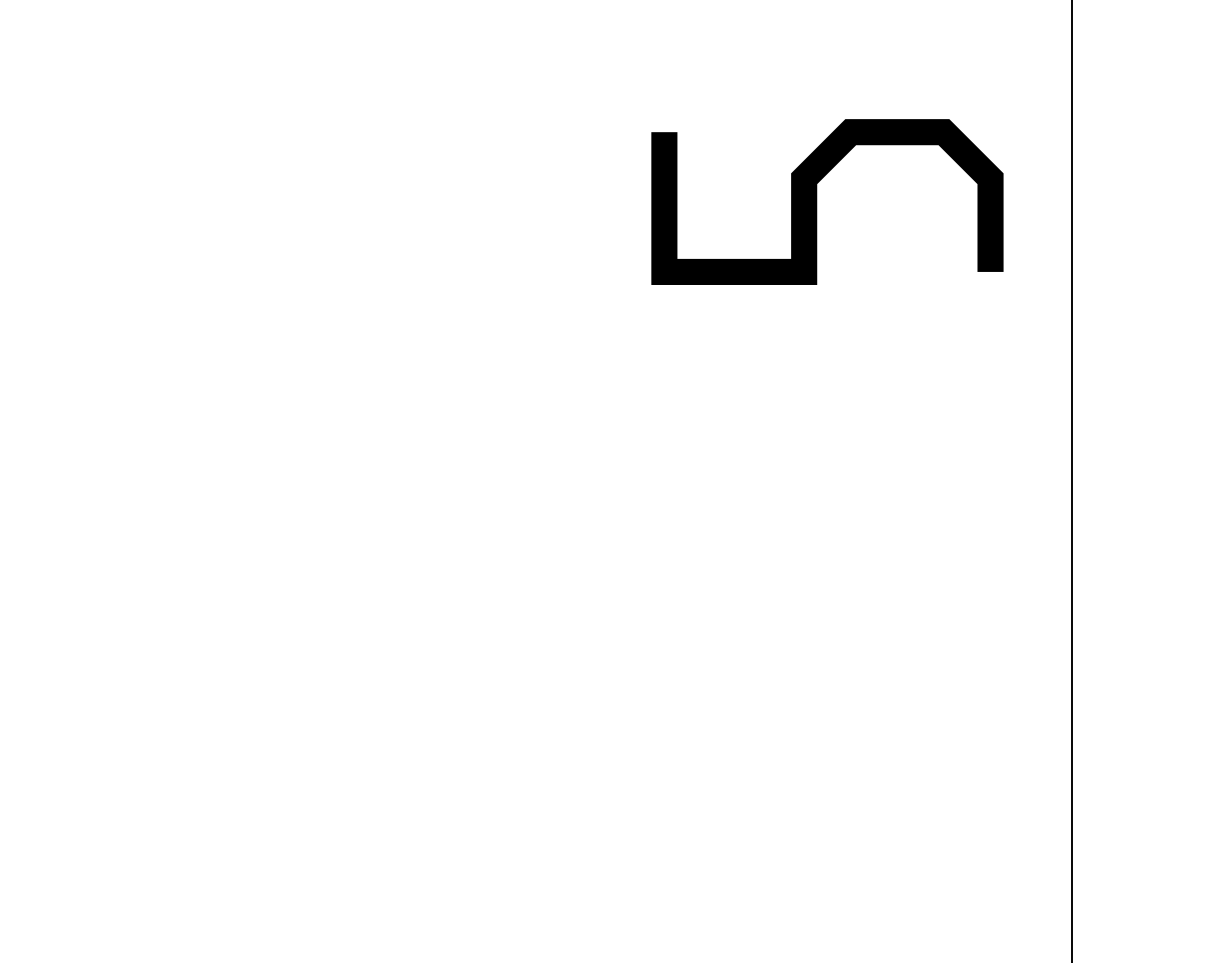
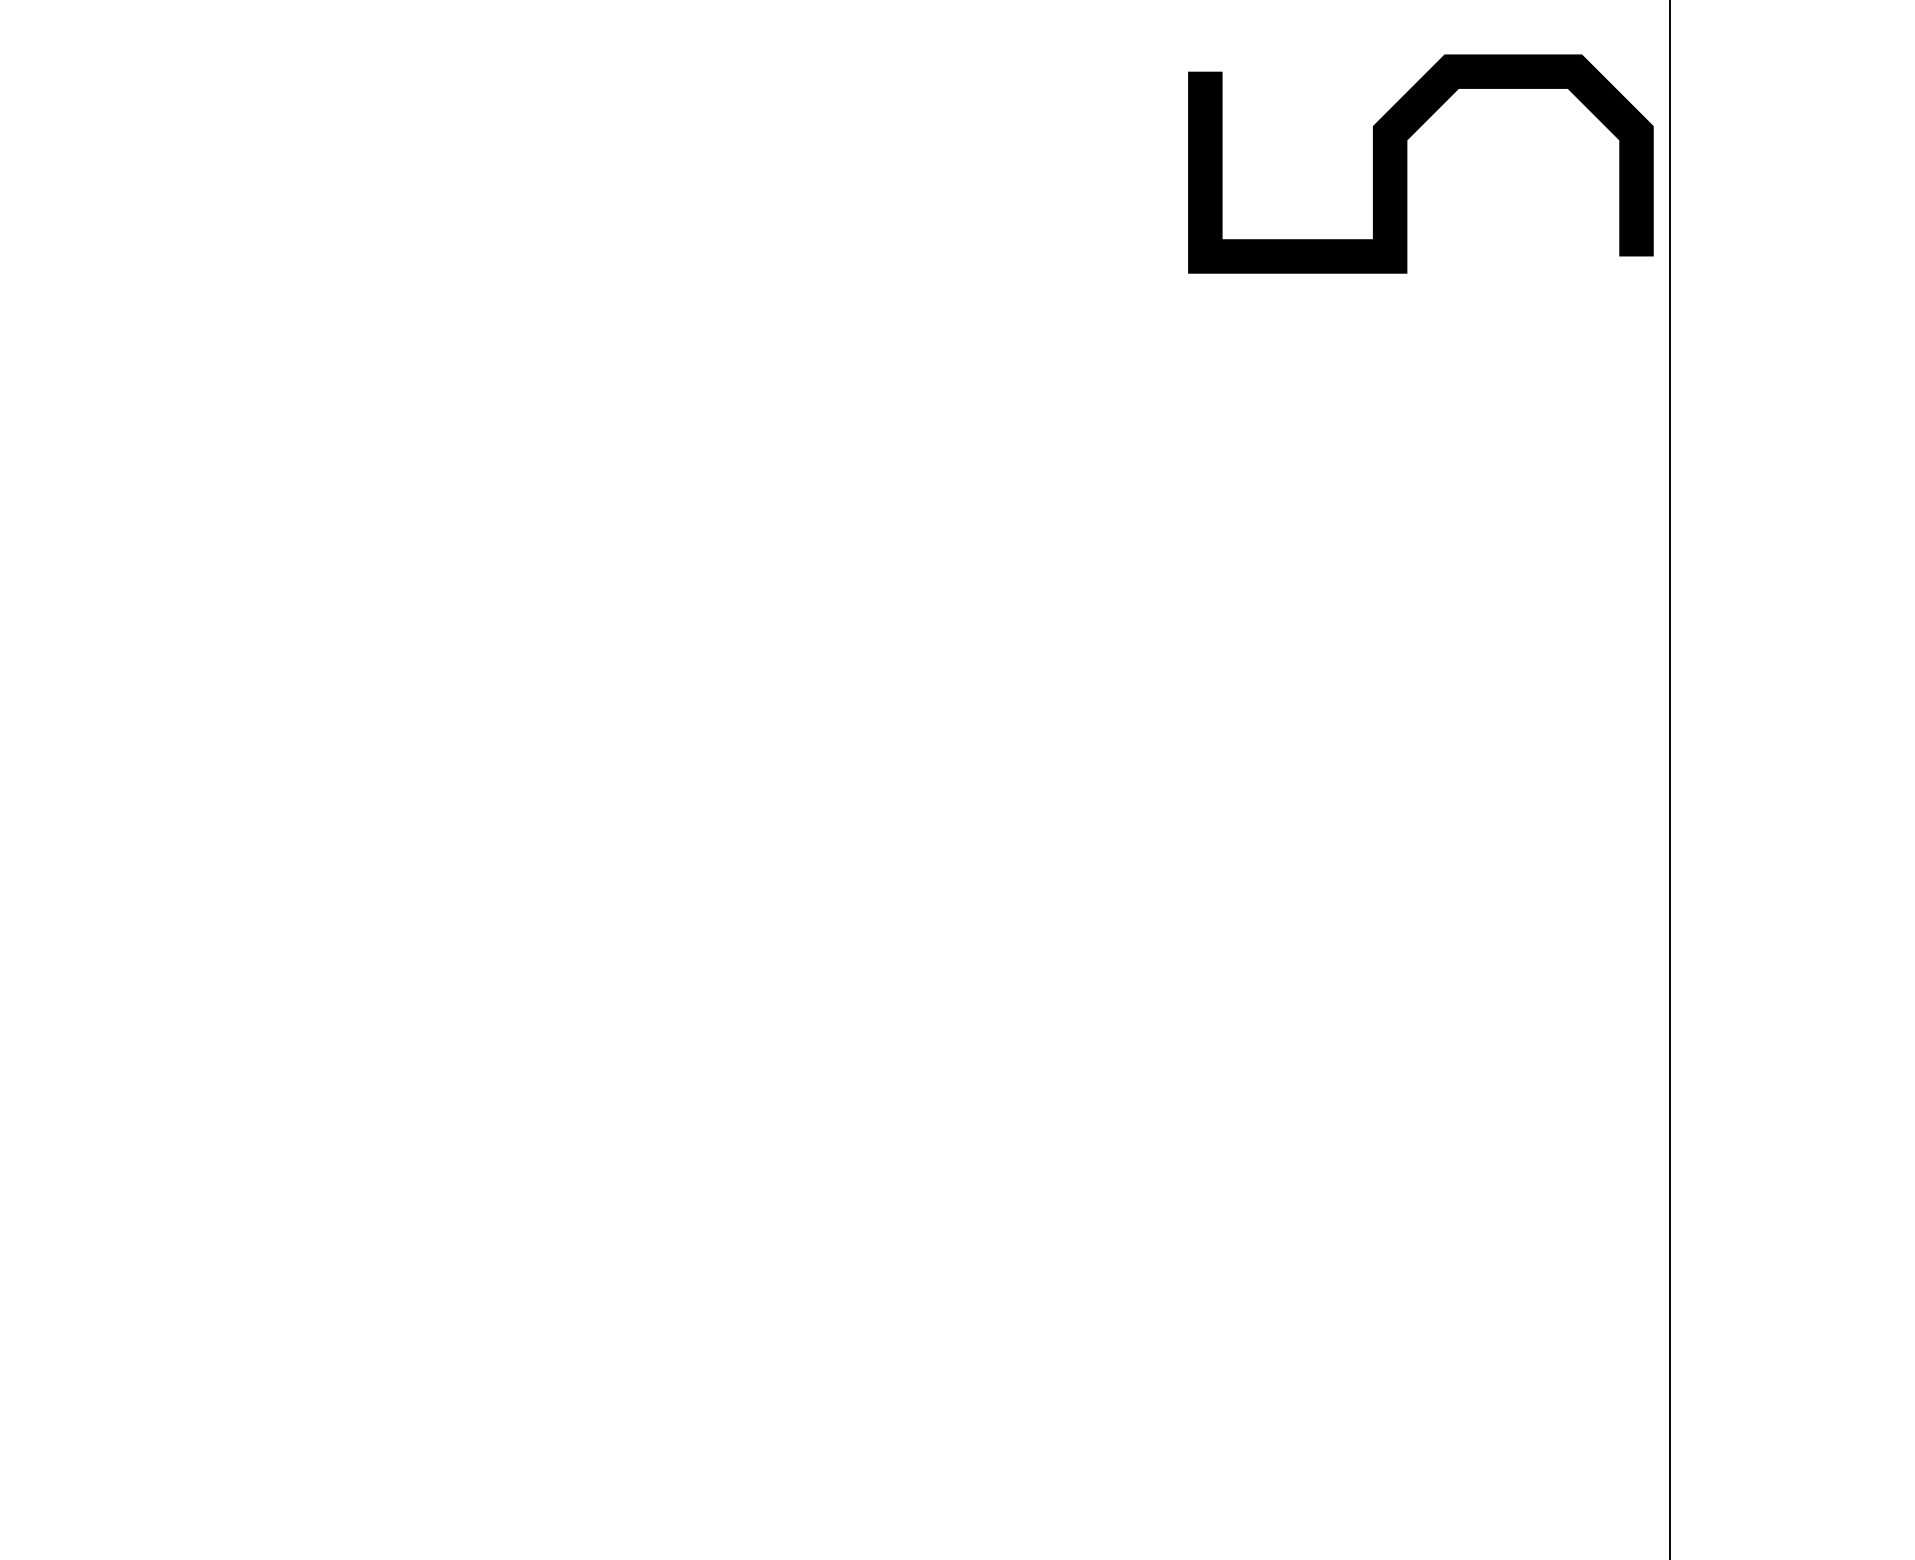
curve: (817, 201) -> (1407, 163), moved

